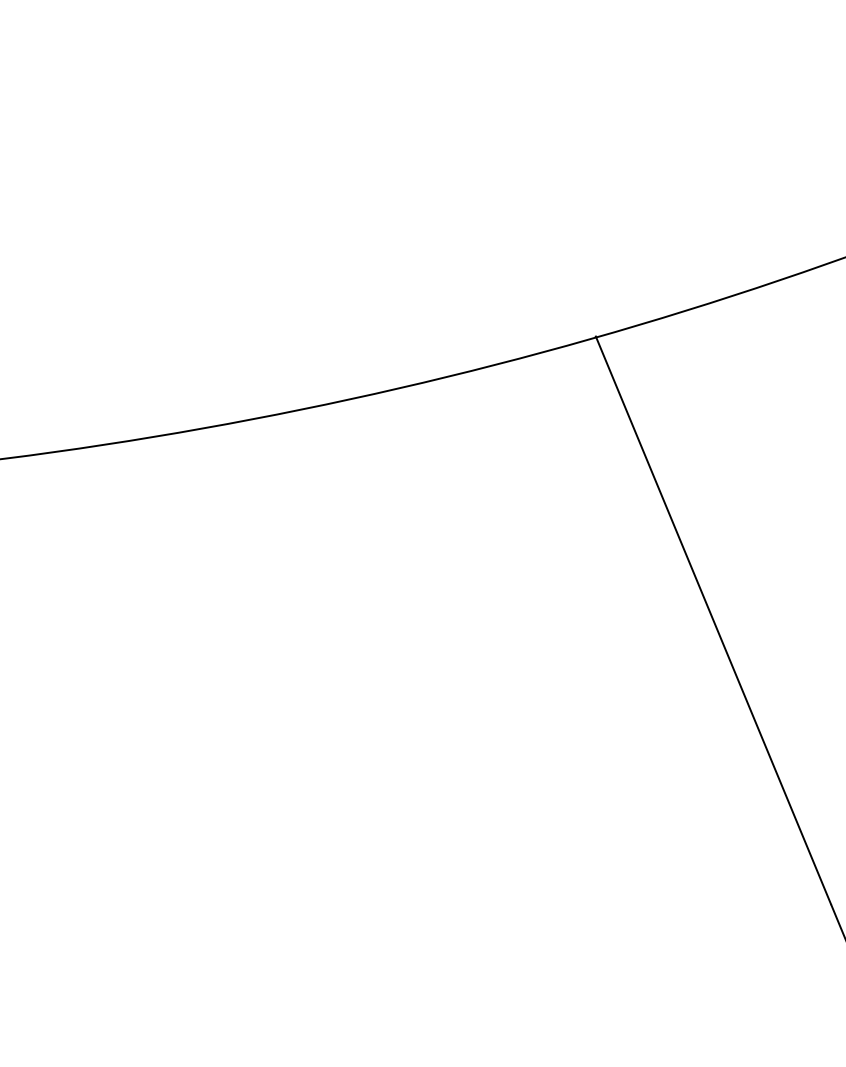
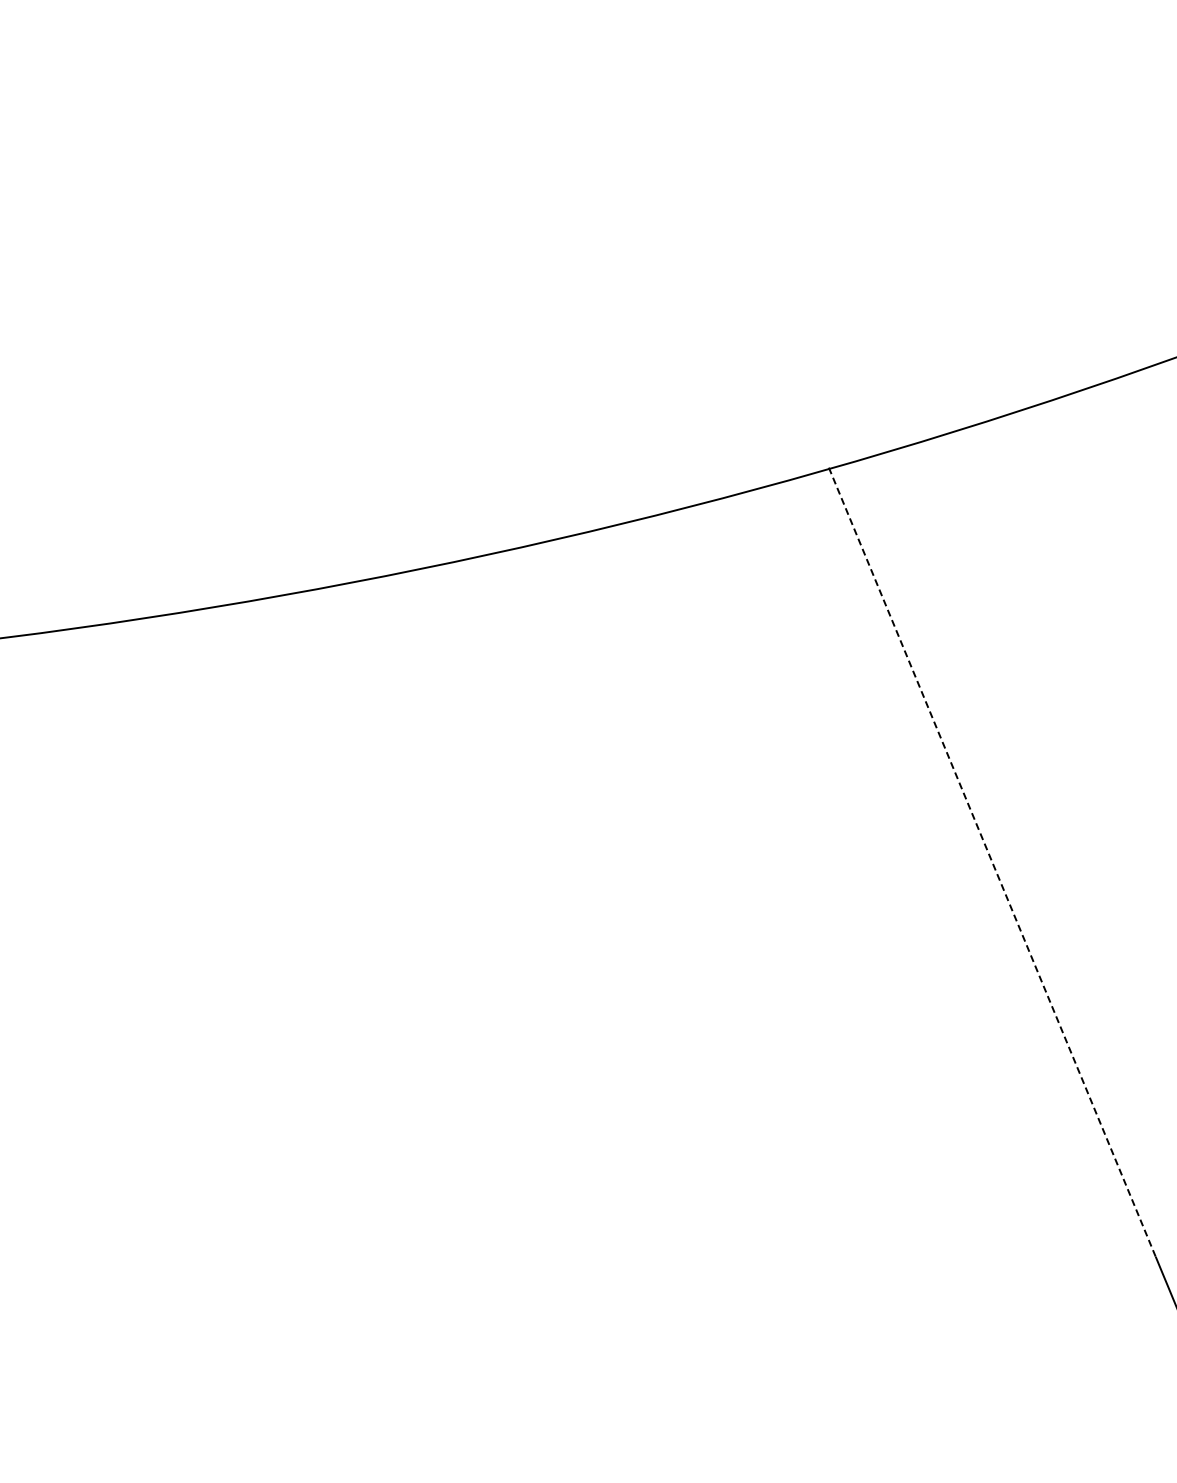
line: (713, 620) -> (992, 862), solid -> dashed

